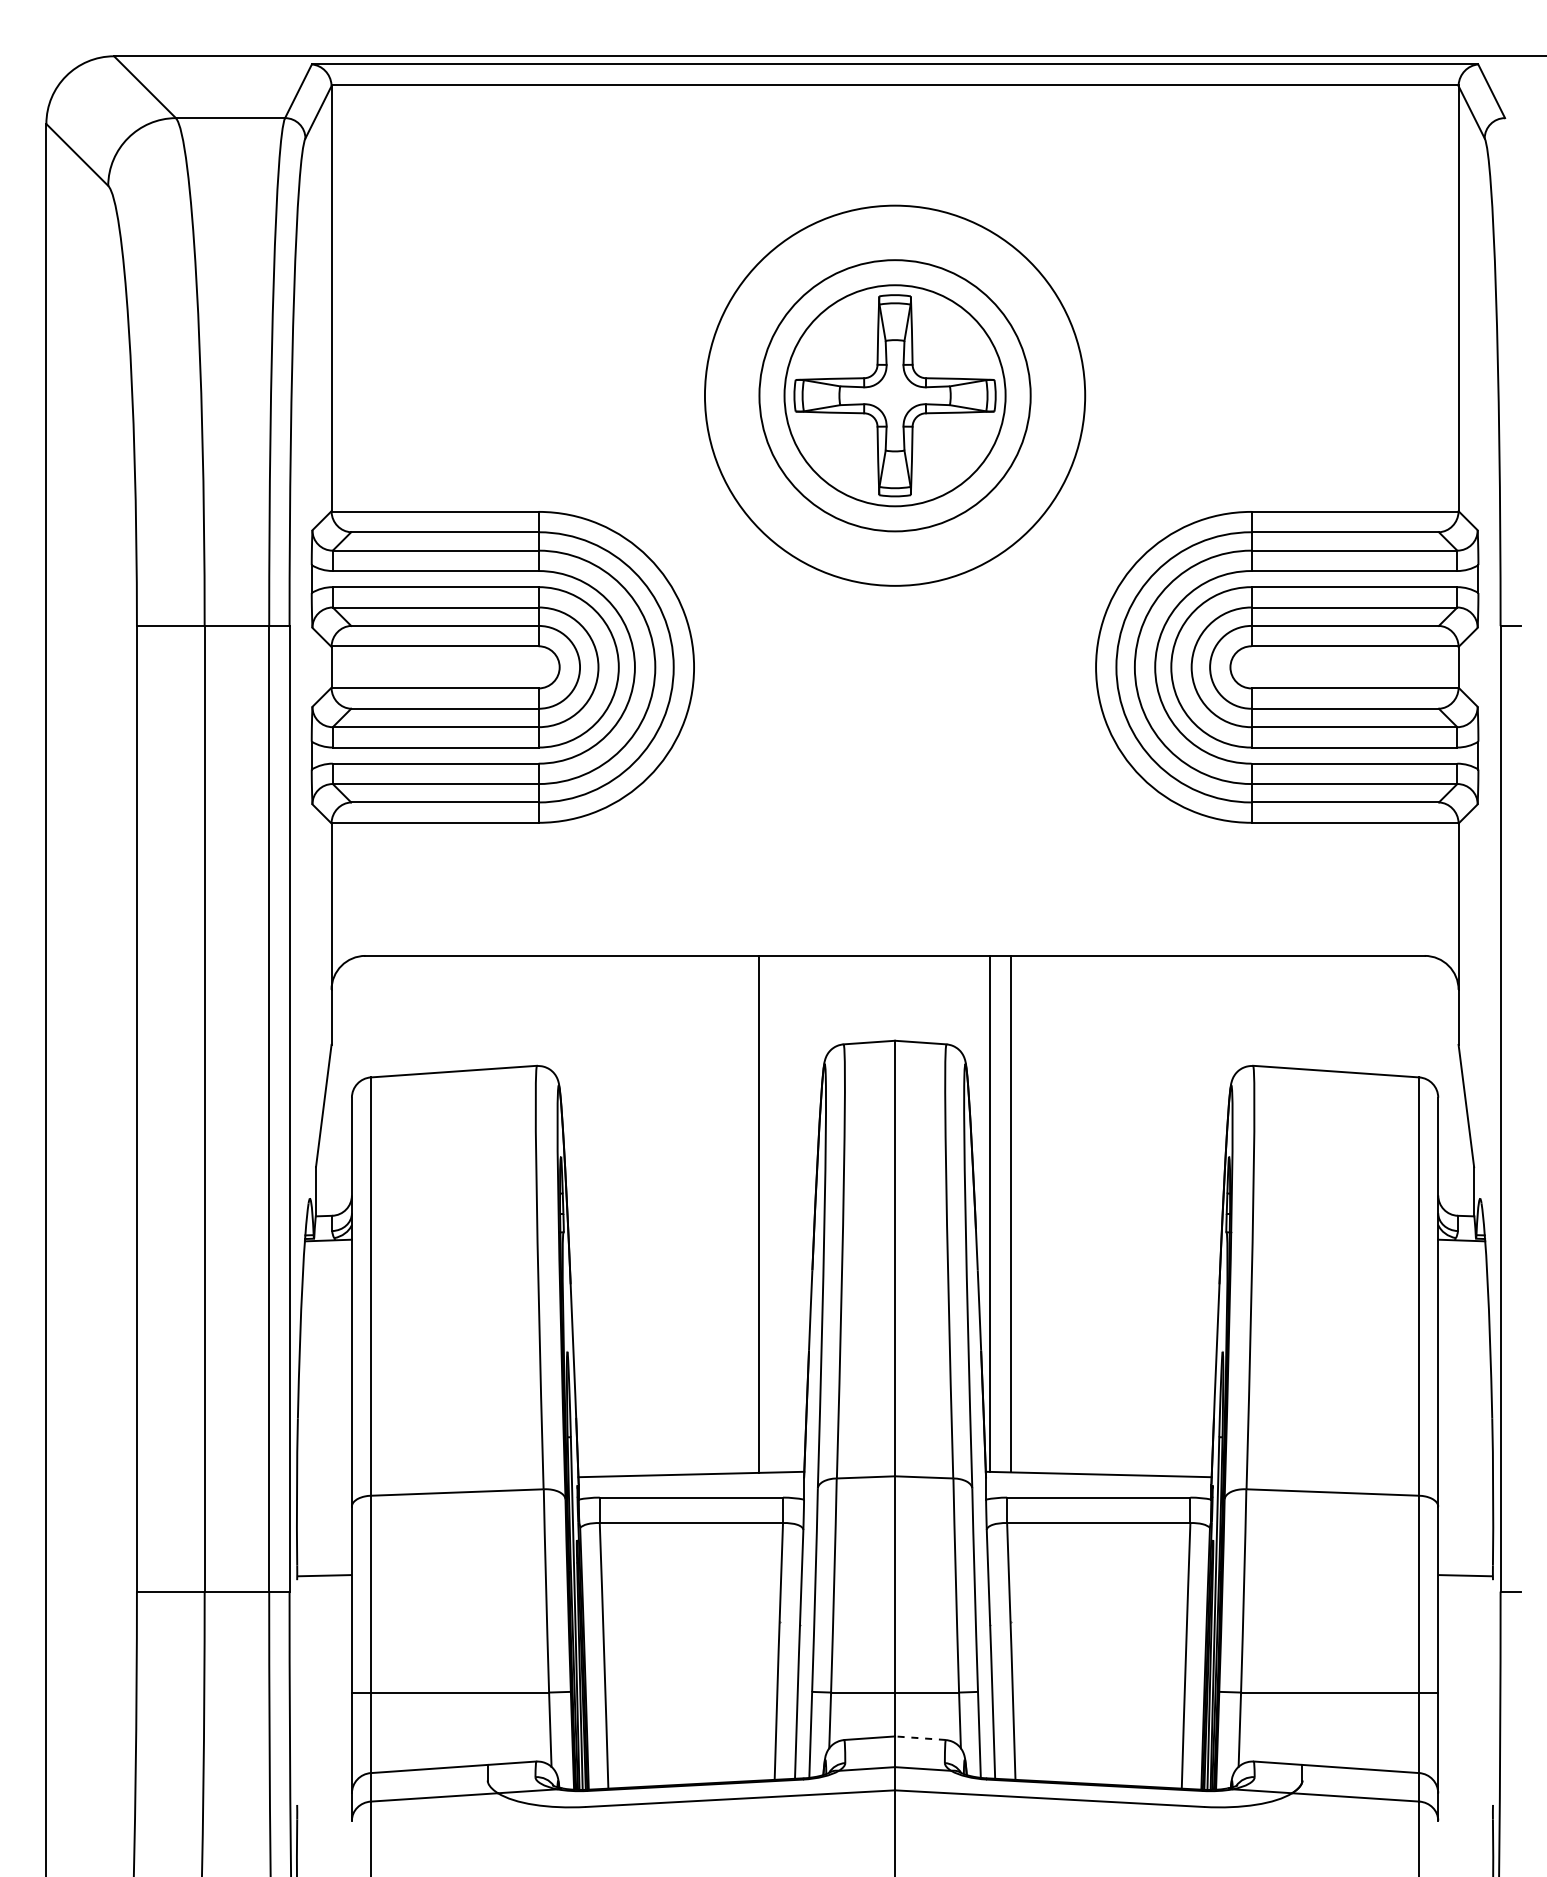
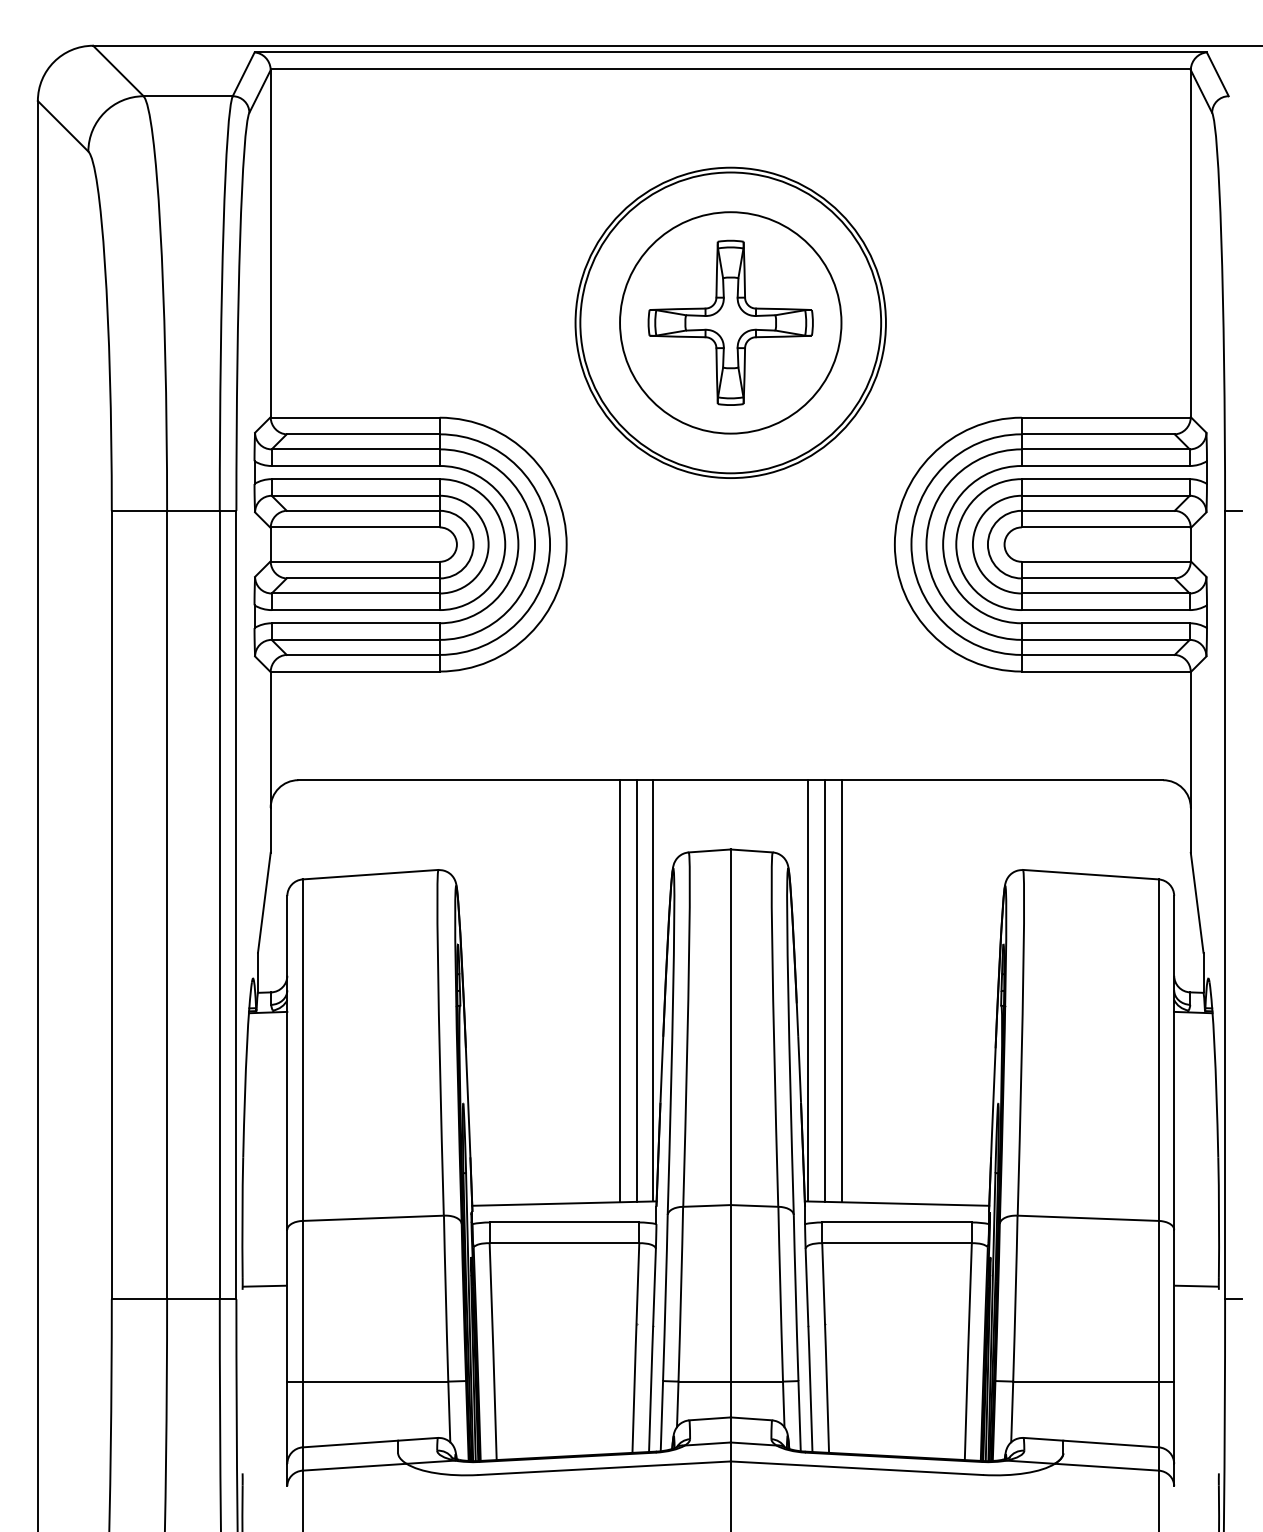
circle: (894, 395) -> (730, 322), size x1.67
line: (779, 1213) -> (636, 990), added
line: (800, 1213) -> (653, 990), added
line: (1030, 1213) -> (841, 990), added
line: (919, 1738) -> (750, 1419), dashed -> solid

